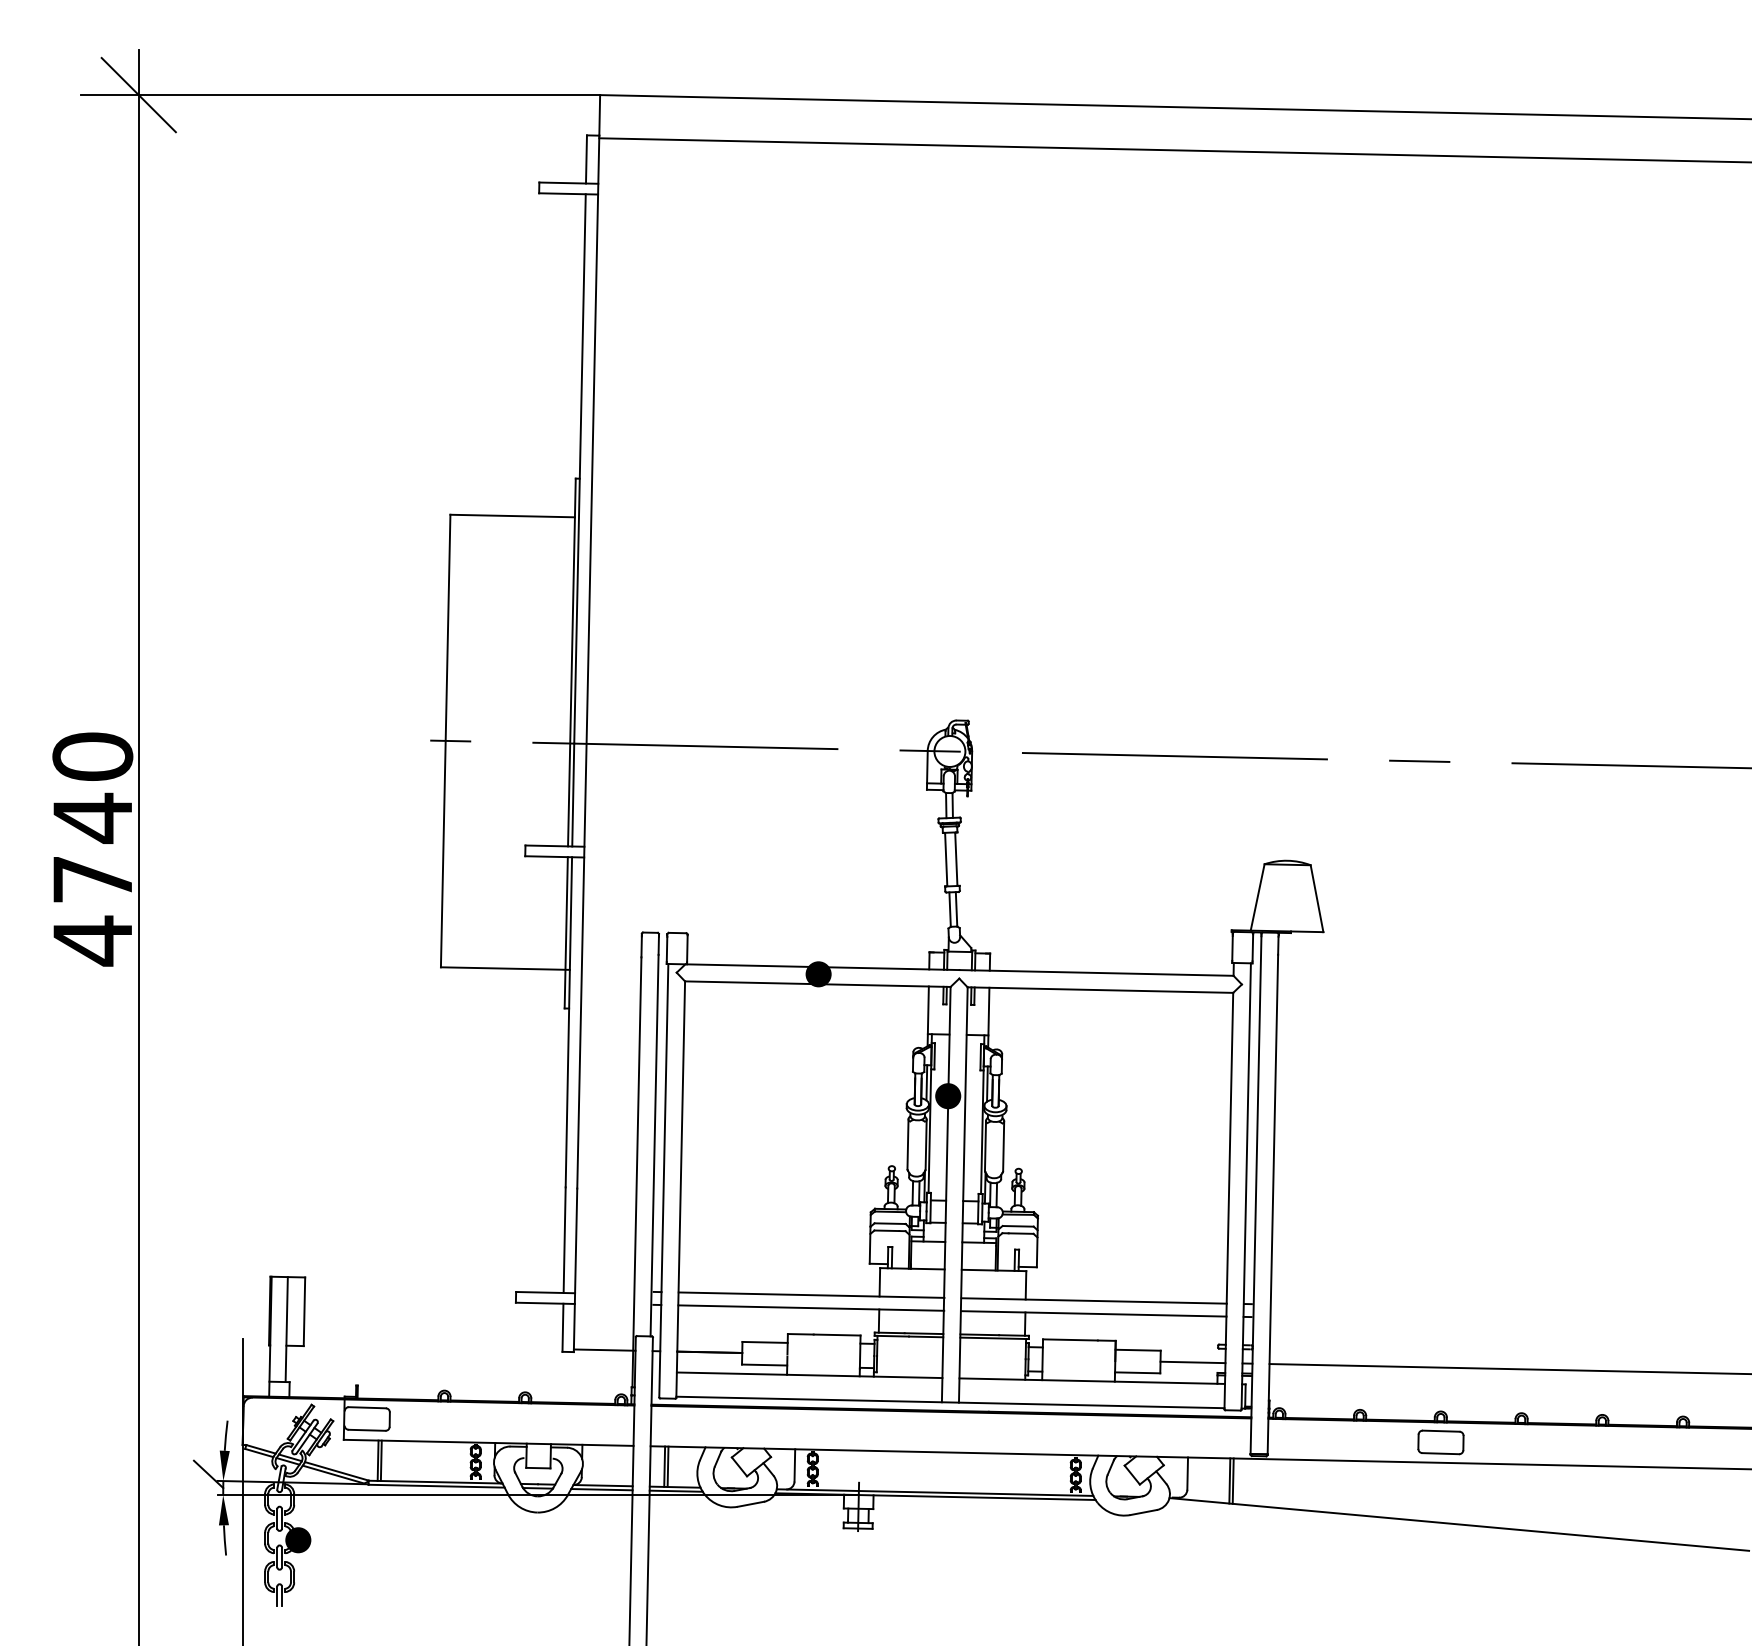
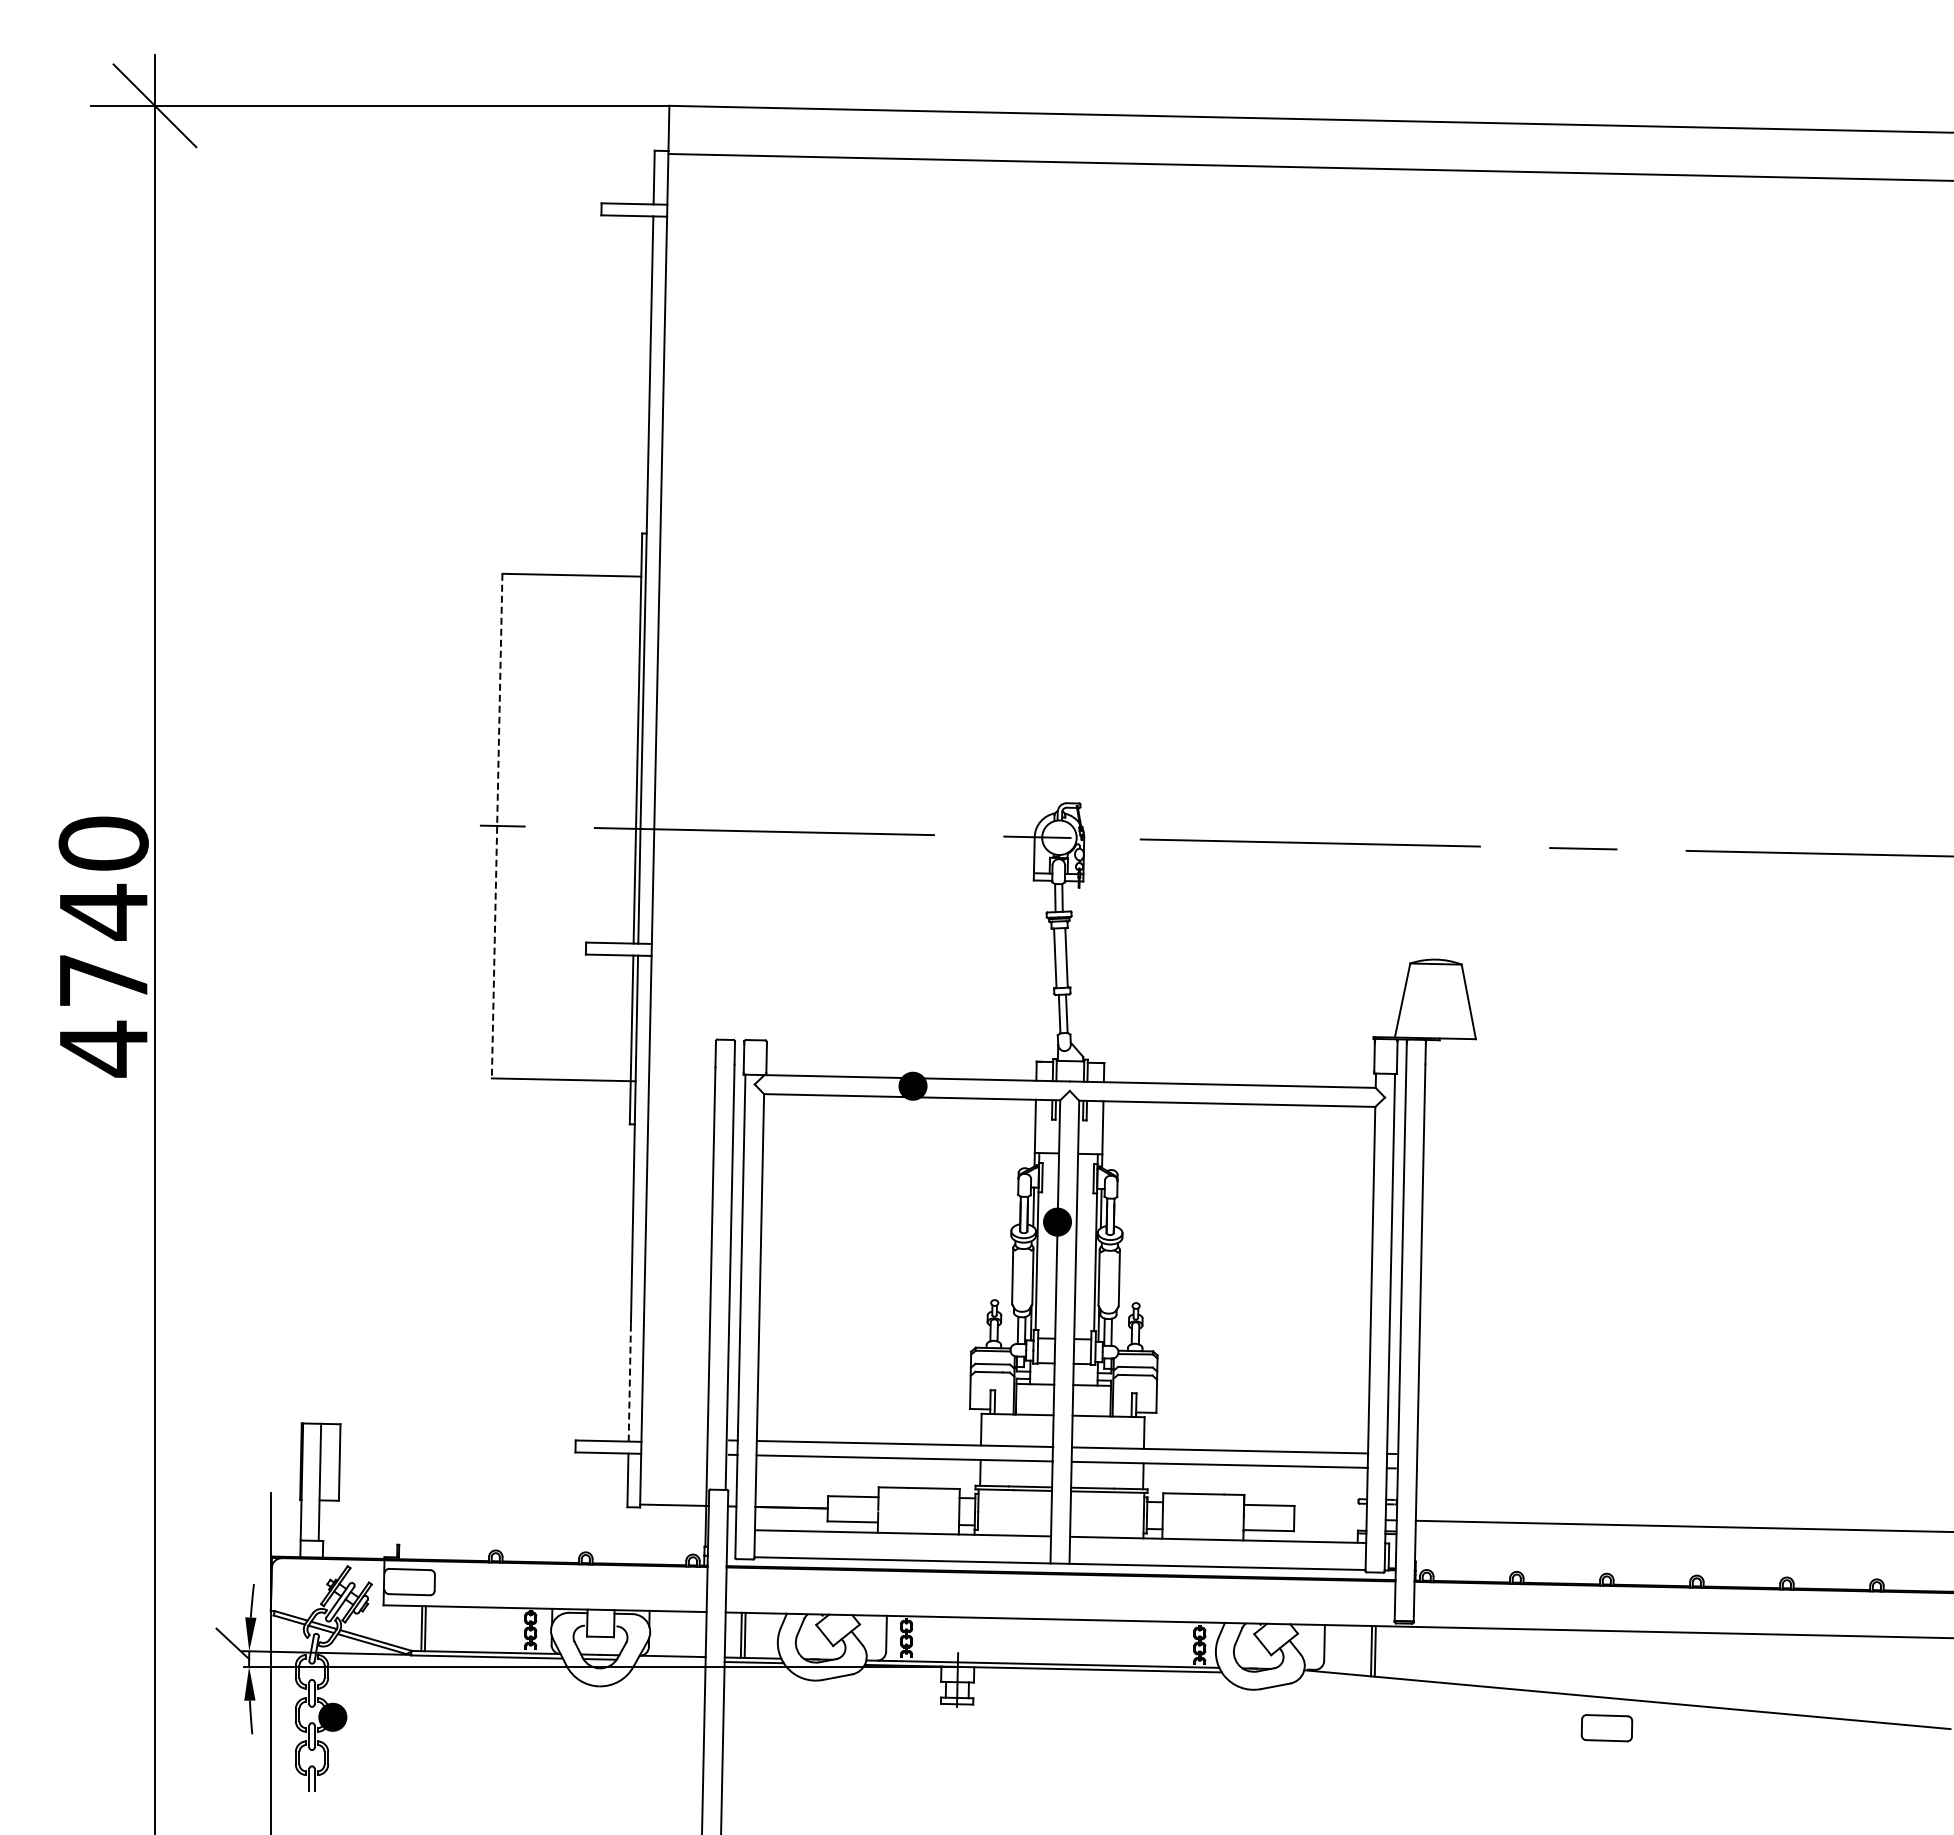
line: (445, 741) -> (497, 826), solid -> dashed
line: (564, 1240) -> (629, 1382), solid -> dashed
line: (1193, 1361) -> (1330, 1518), removed
part: (1440, 1442) -> (1606, 1728), moved
line: (602, 1489) -> (671, 1660), removed

